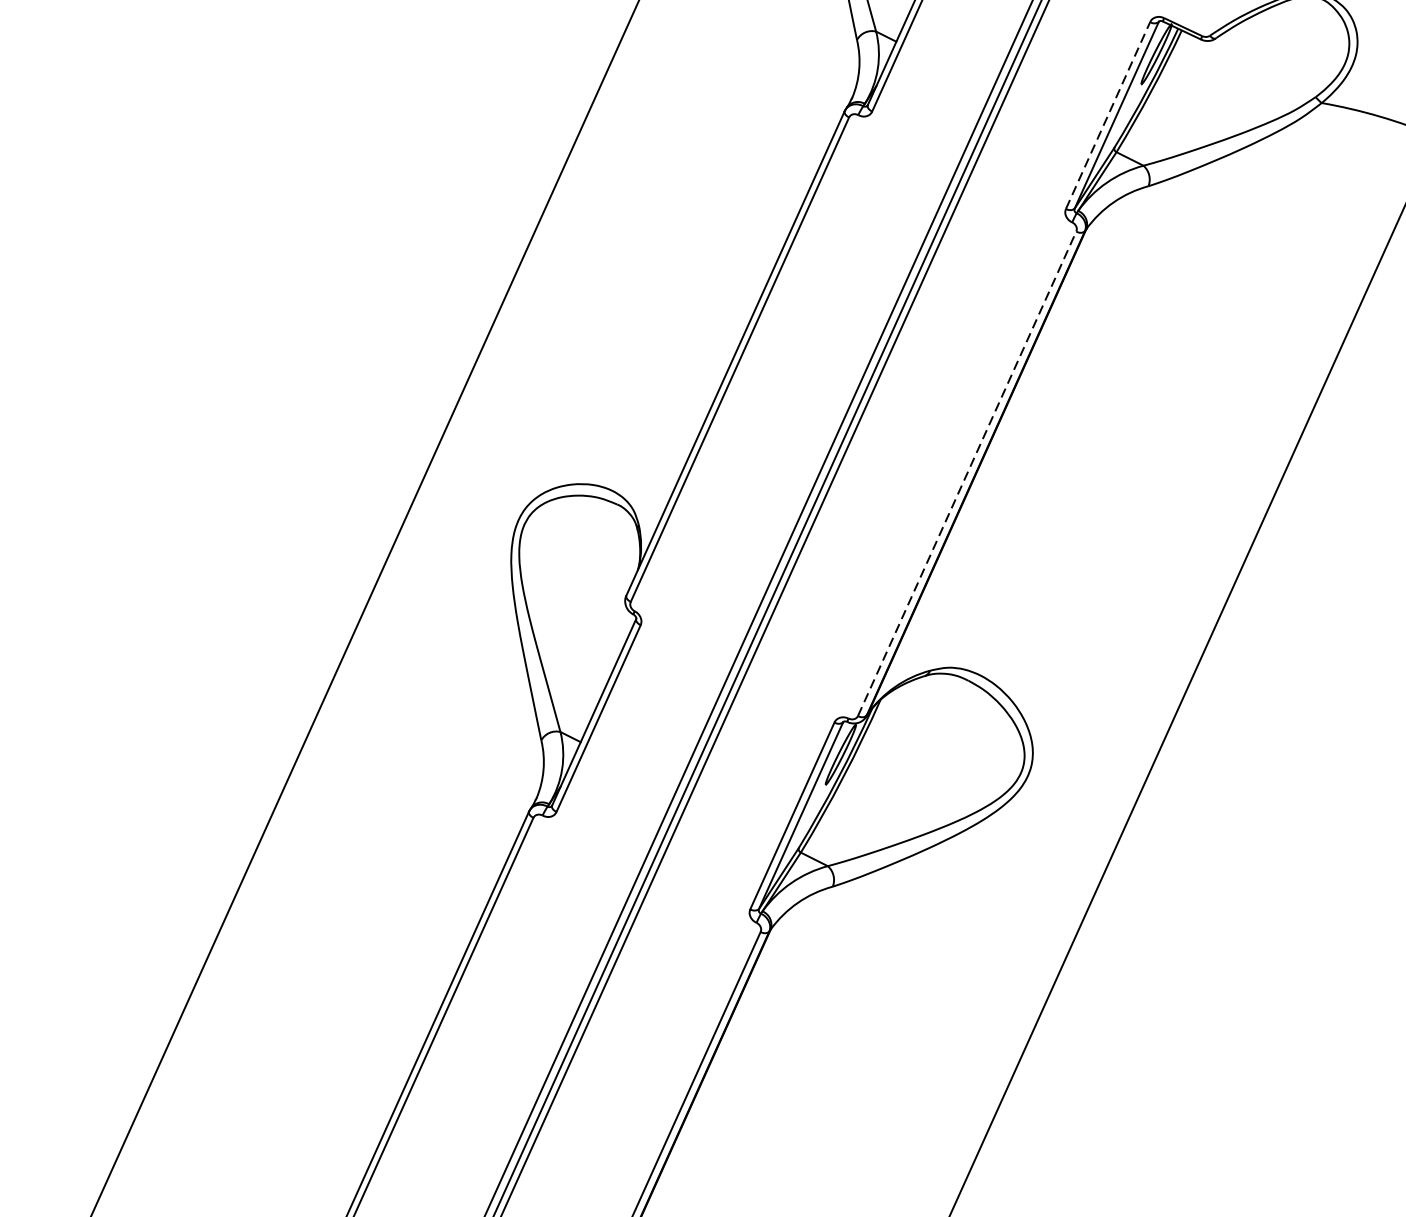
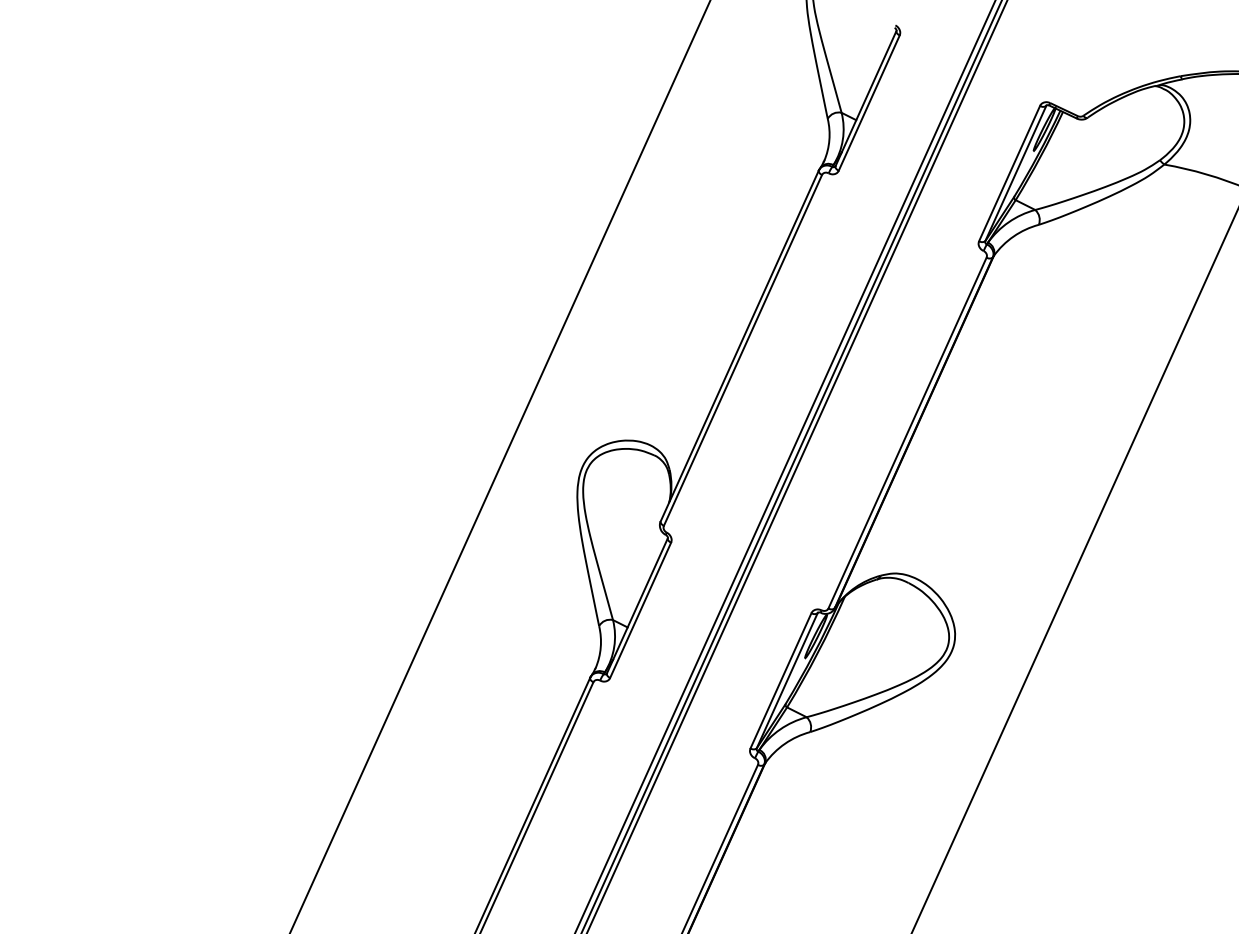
line: (1107, 115) -> (1009, 173), dashed -> solid
line: (967, 473) -> (907, 432), dashed -> solid

